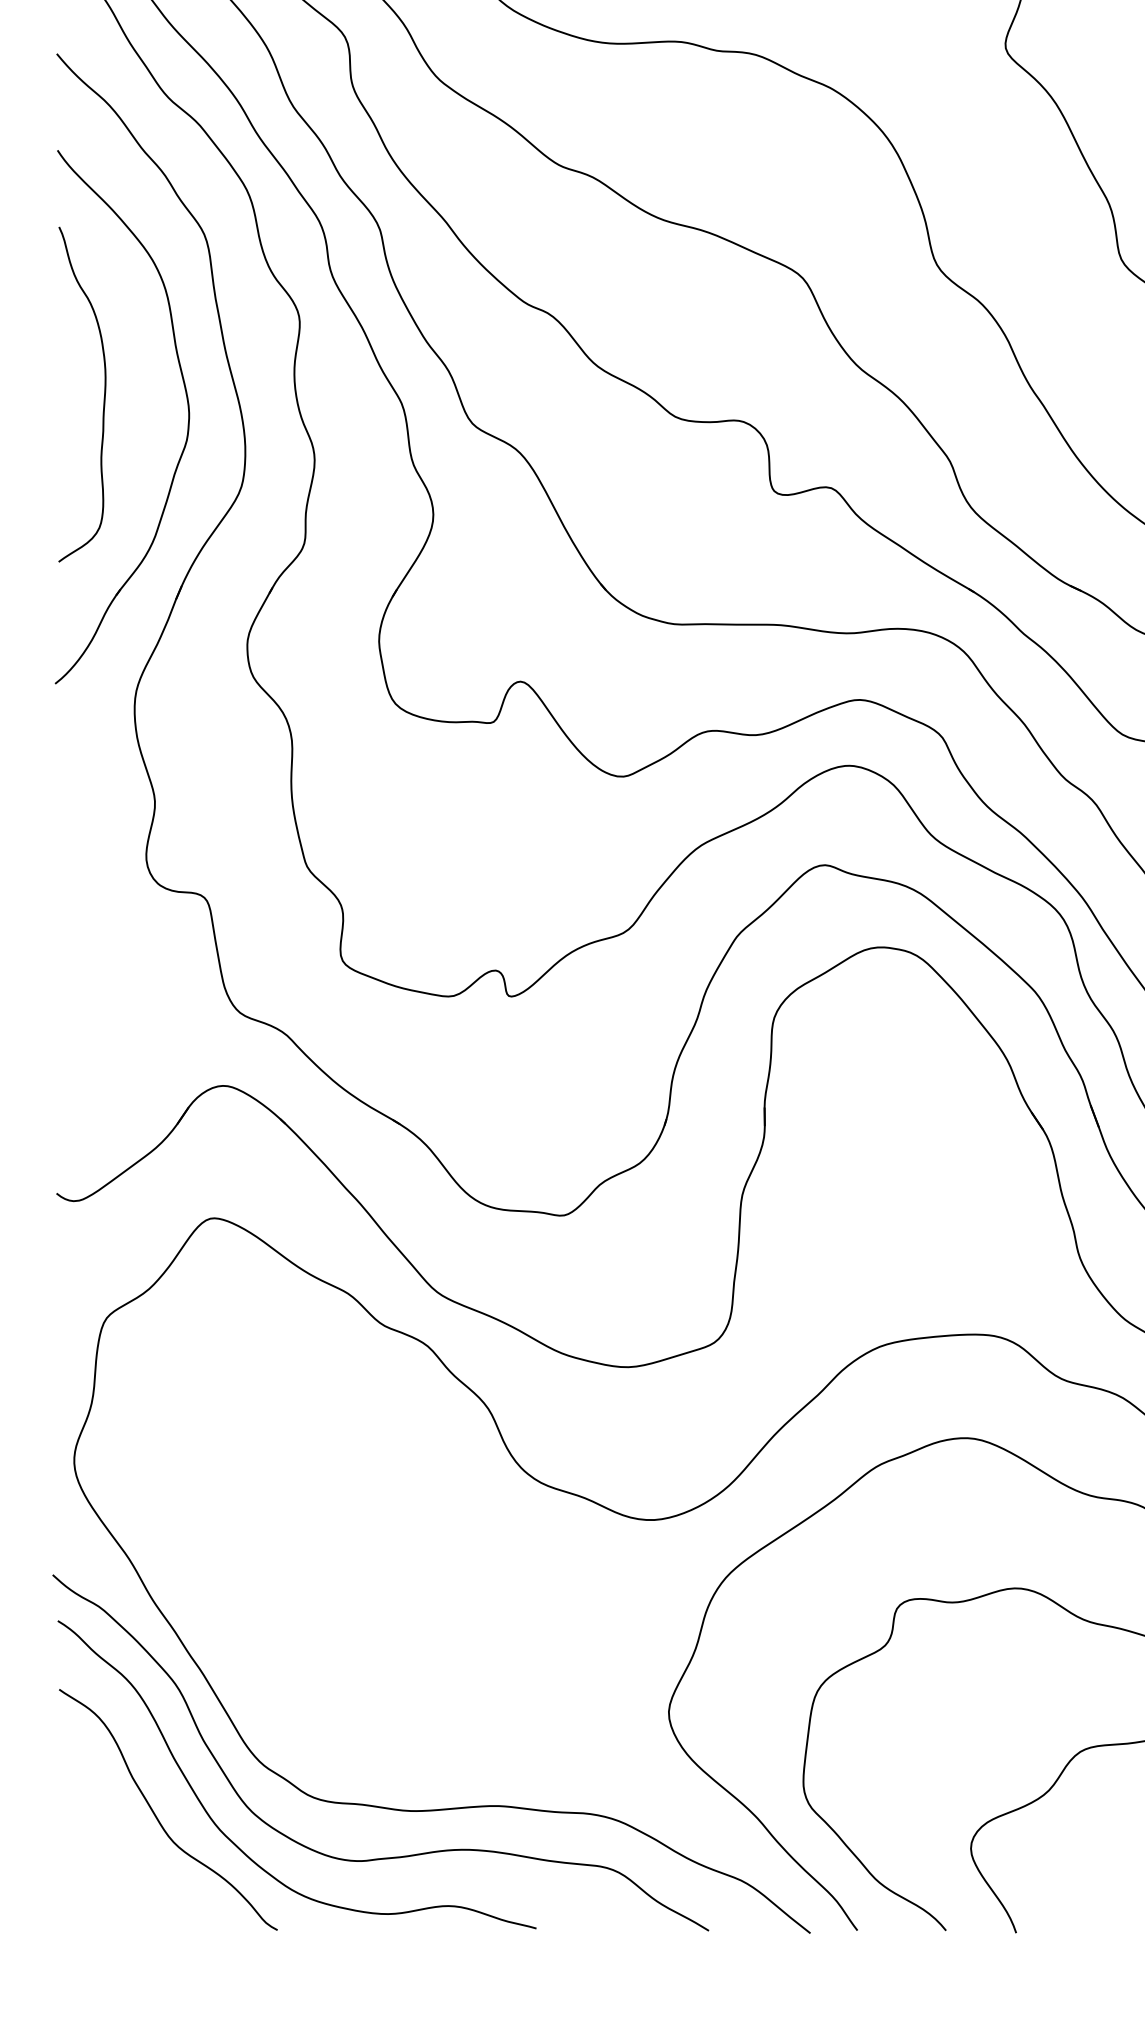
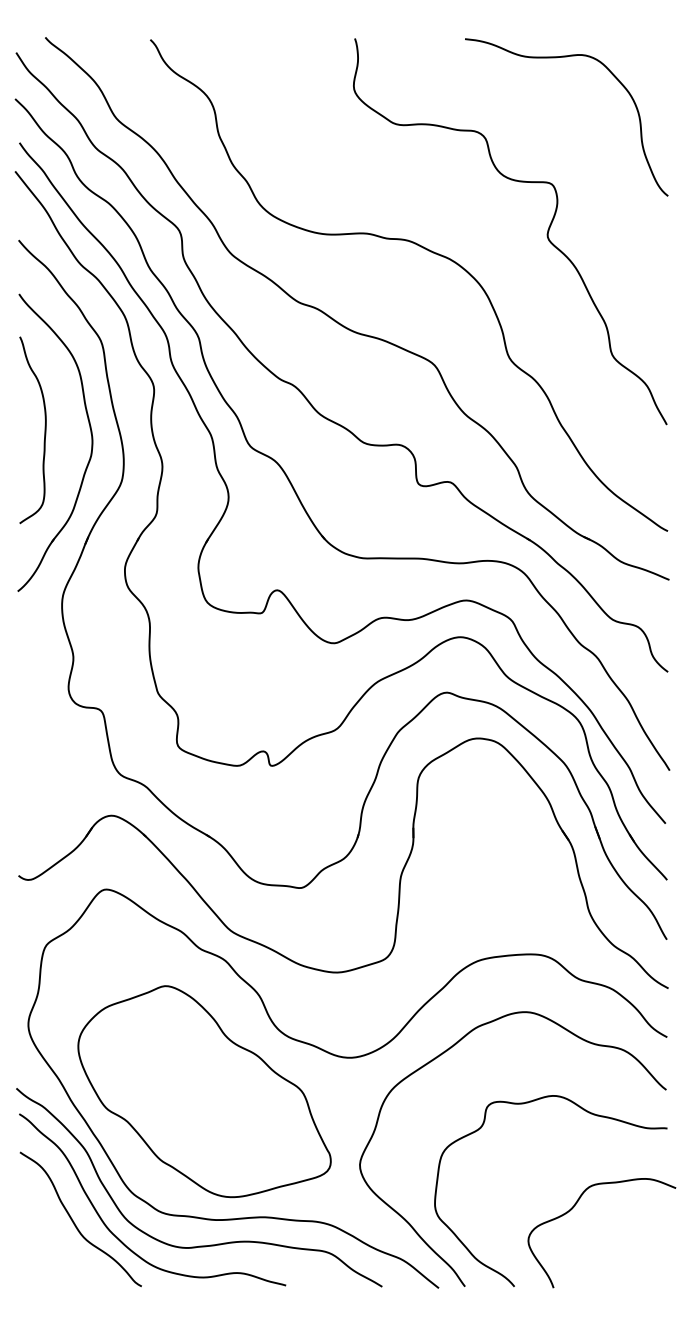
part: (390, 1580) -> (204, 1091), added

